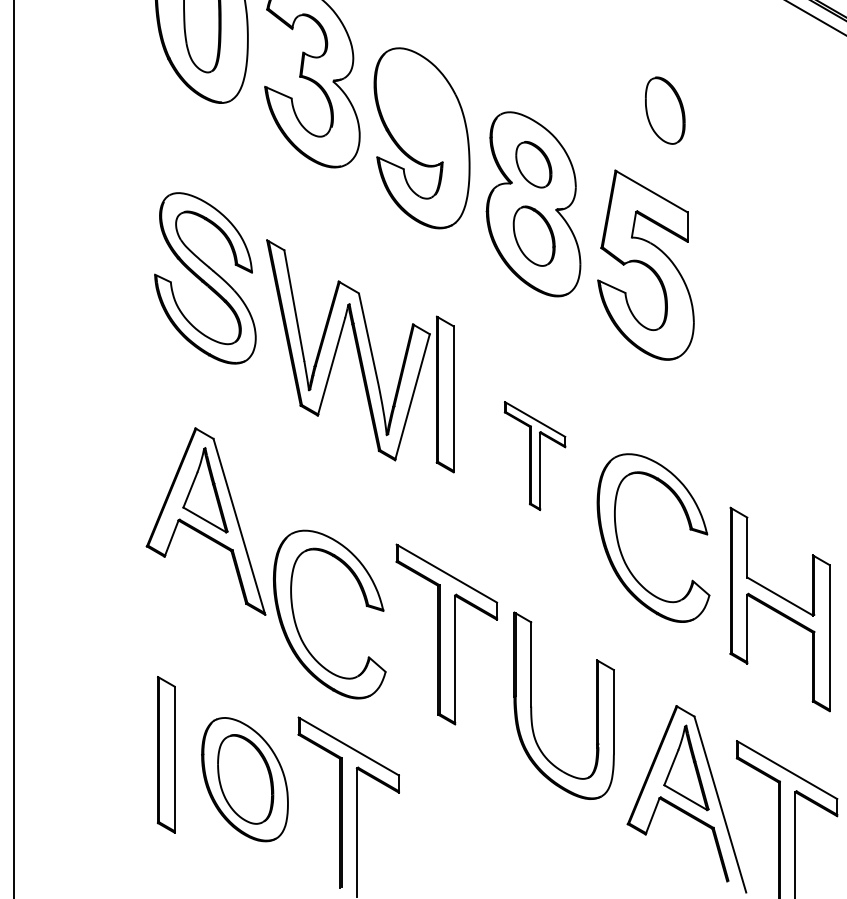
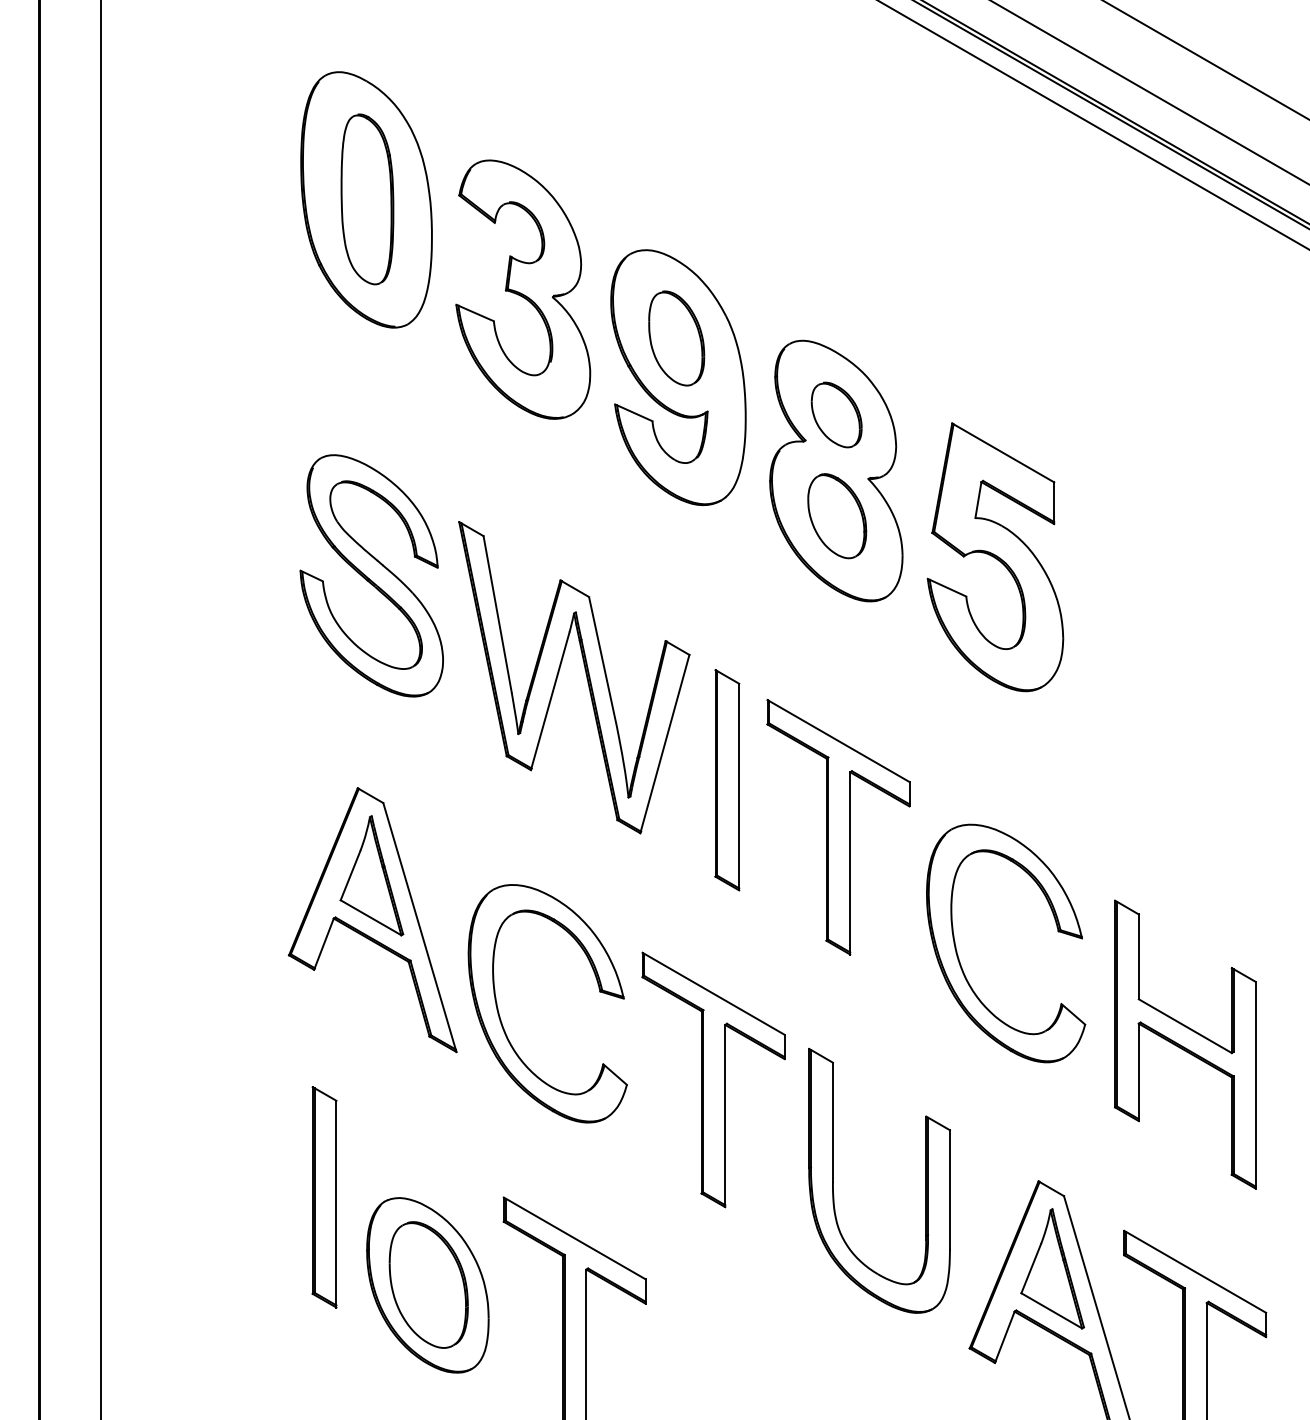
part: (665, 110) -> (676, 338), moved
part: (445, 394) -> (727, 780), moved
part: (535, 456) -> (838, 827), size x1.67
part: (297, 625) -> (501, 1019), moved
part: (166, 755) -> (324, 1197), moved

